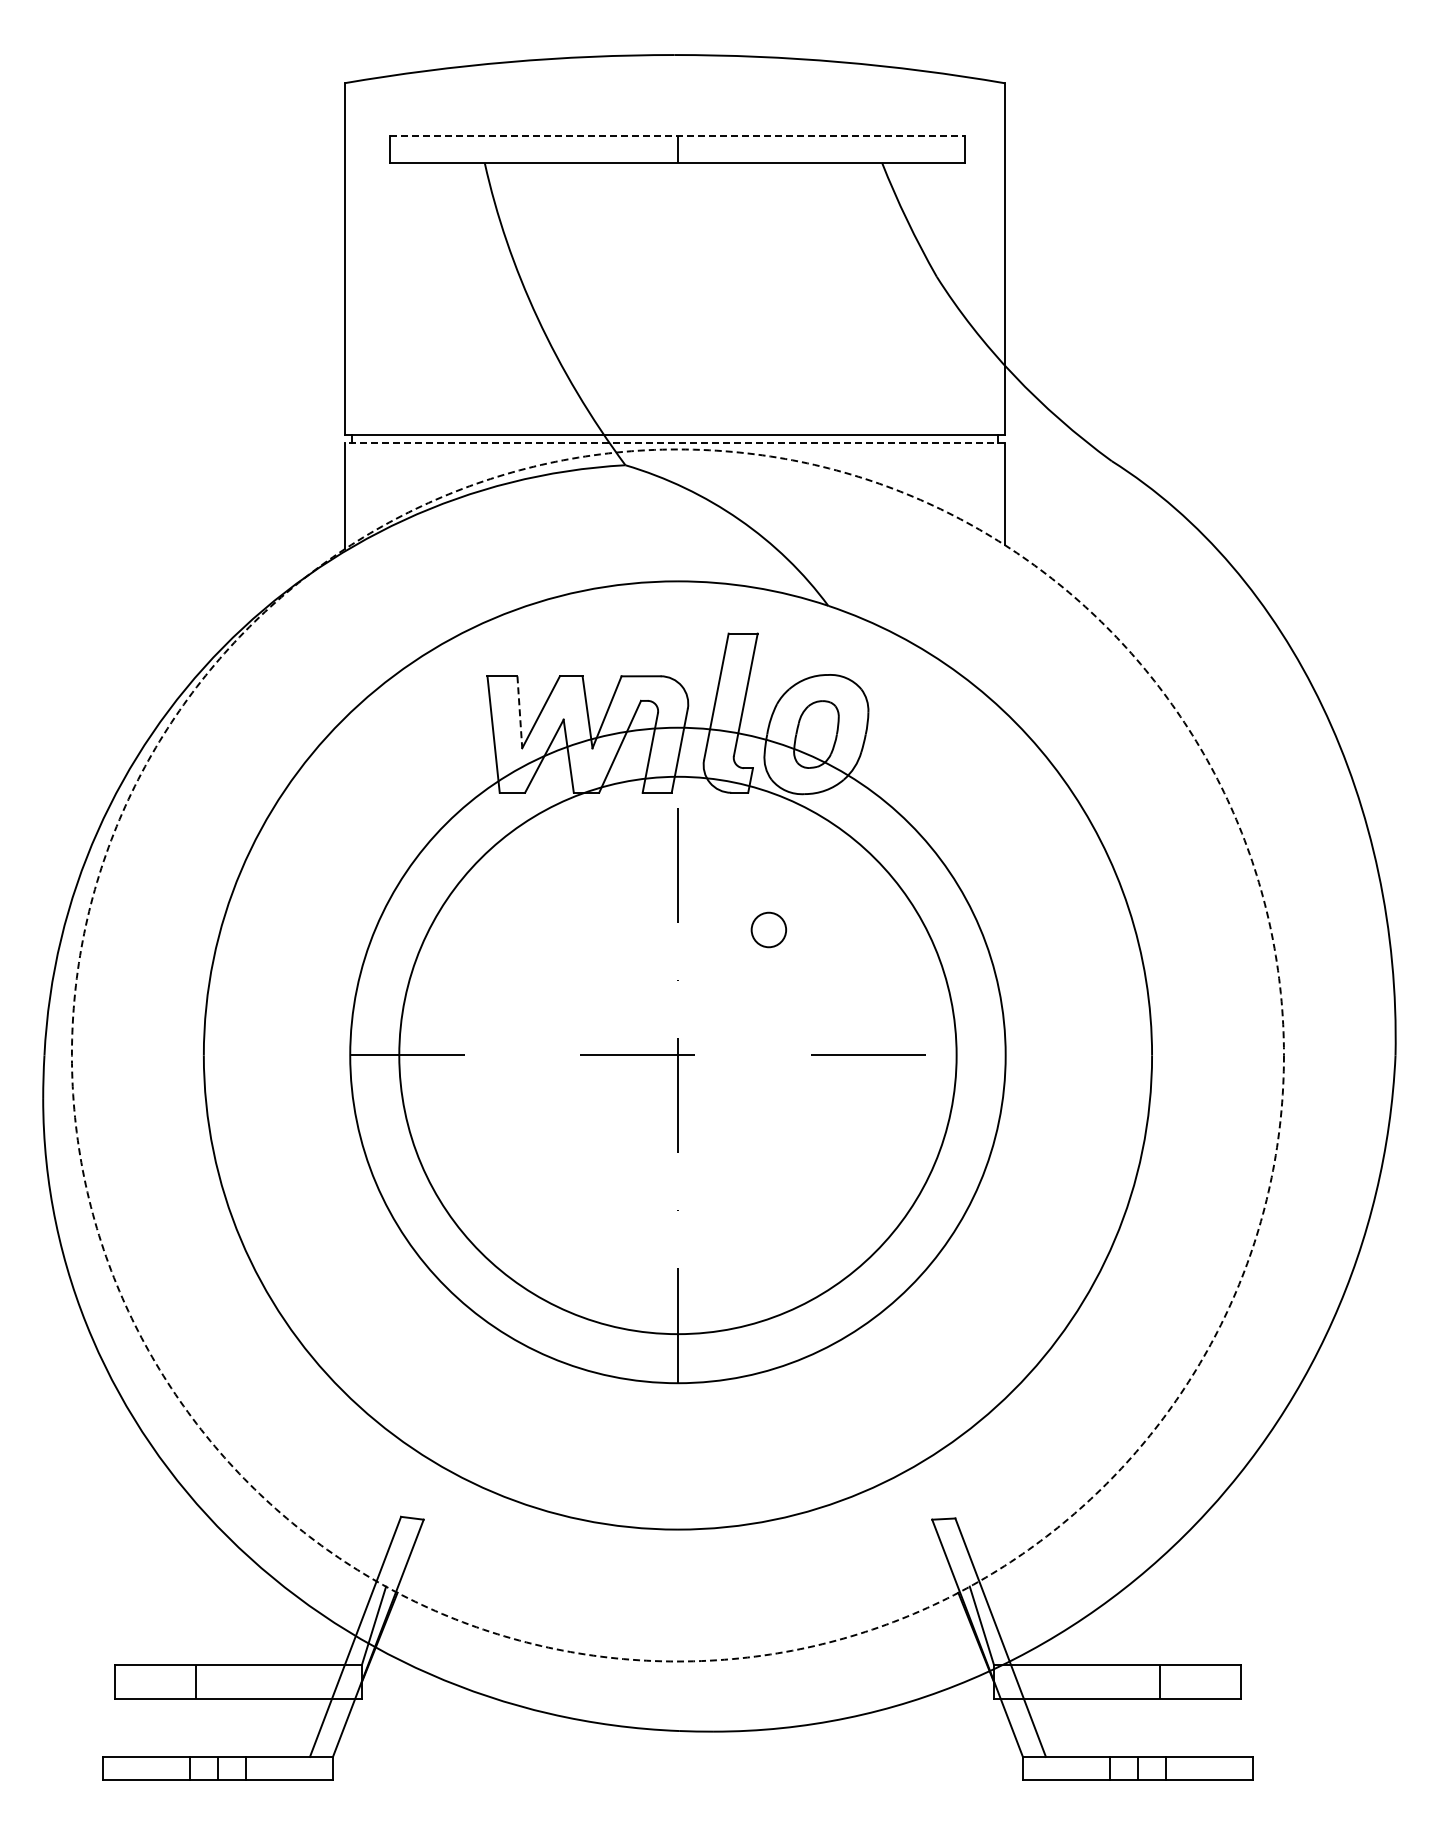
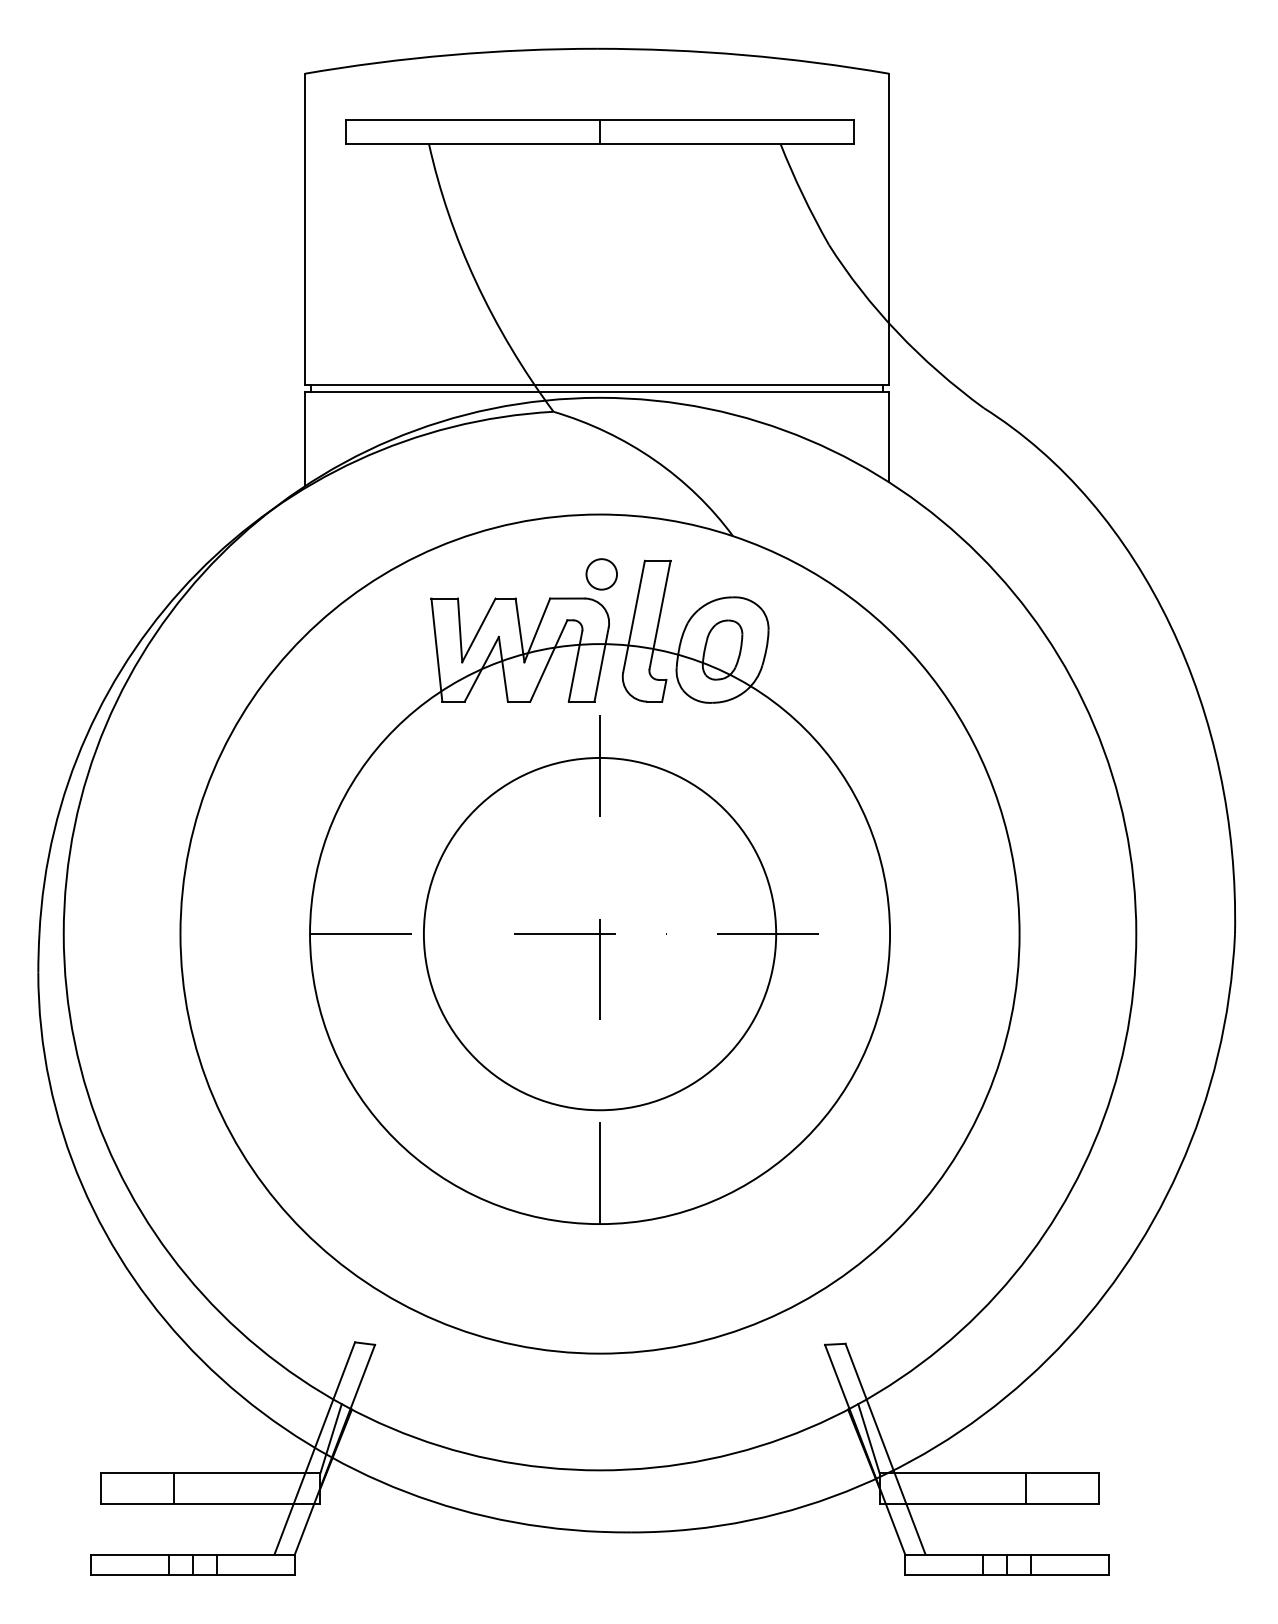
line: (678, 135) -> (600, 120), dashed -> solid
line: (674, 442) -> (596, 391), dashed -> solid
line: (519, 712) -> (459, 630), dashed -> solid
circle: (768, 929) -> (601, 573), moved
circle: (677, 1055) -> (599, 934), dashed -> solid
circle: (677, 1055) -> (599, 934), size x0.71

